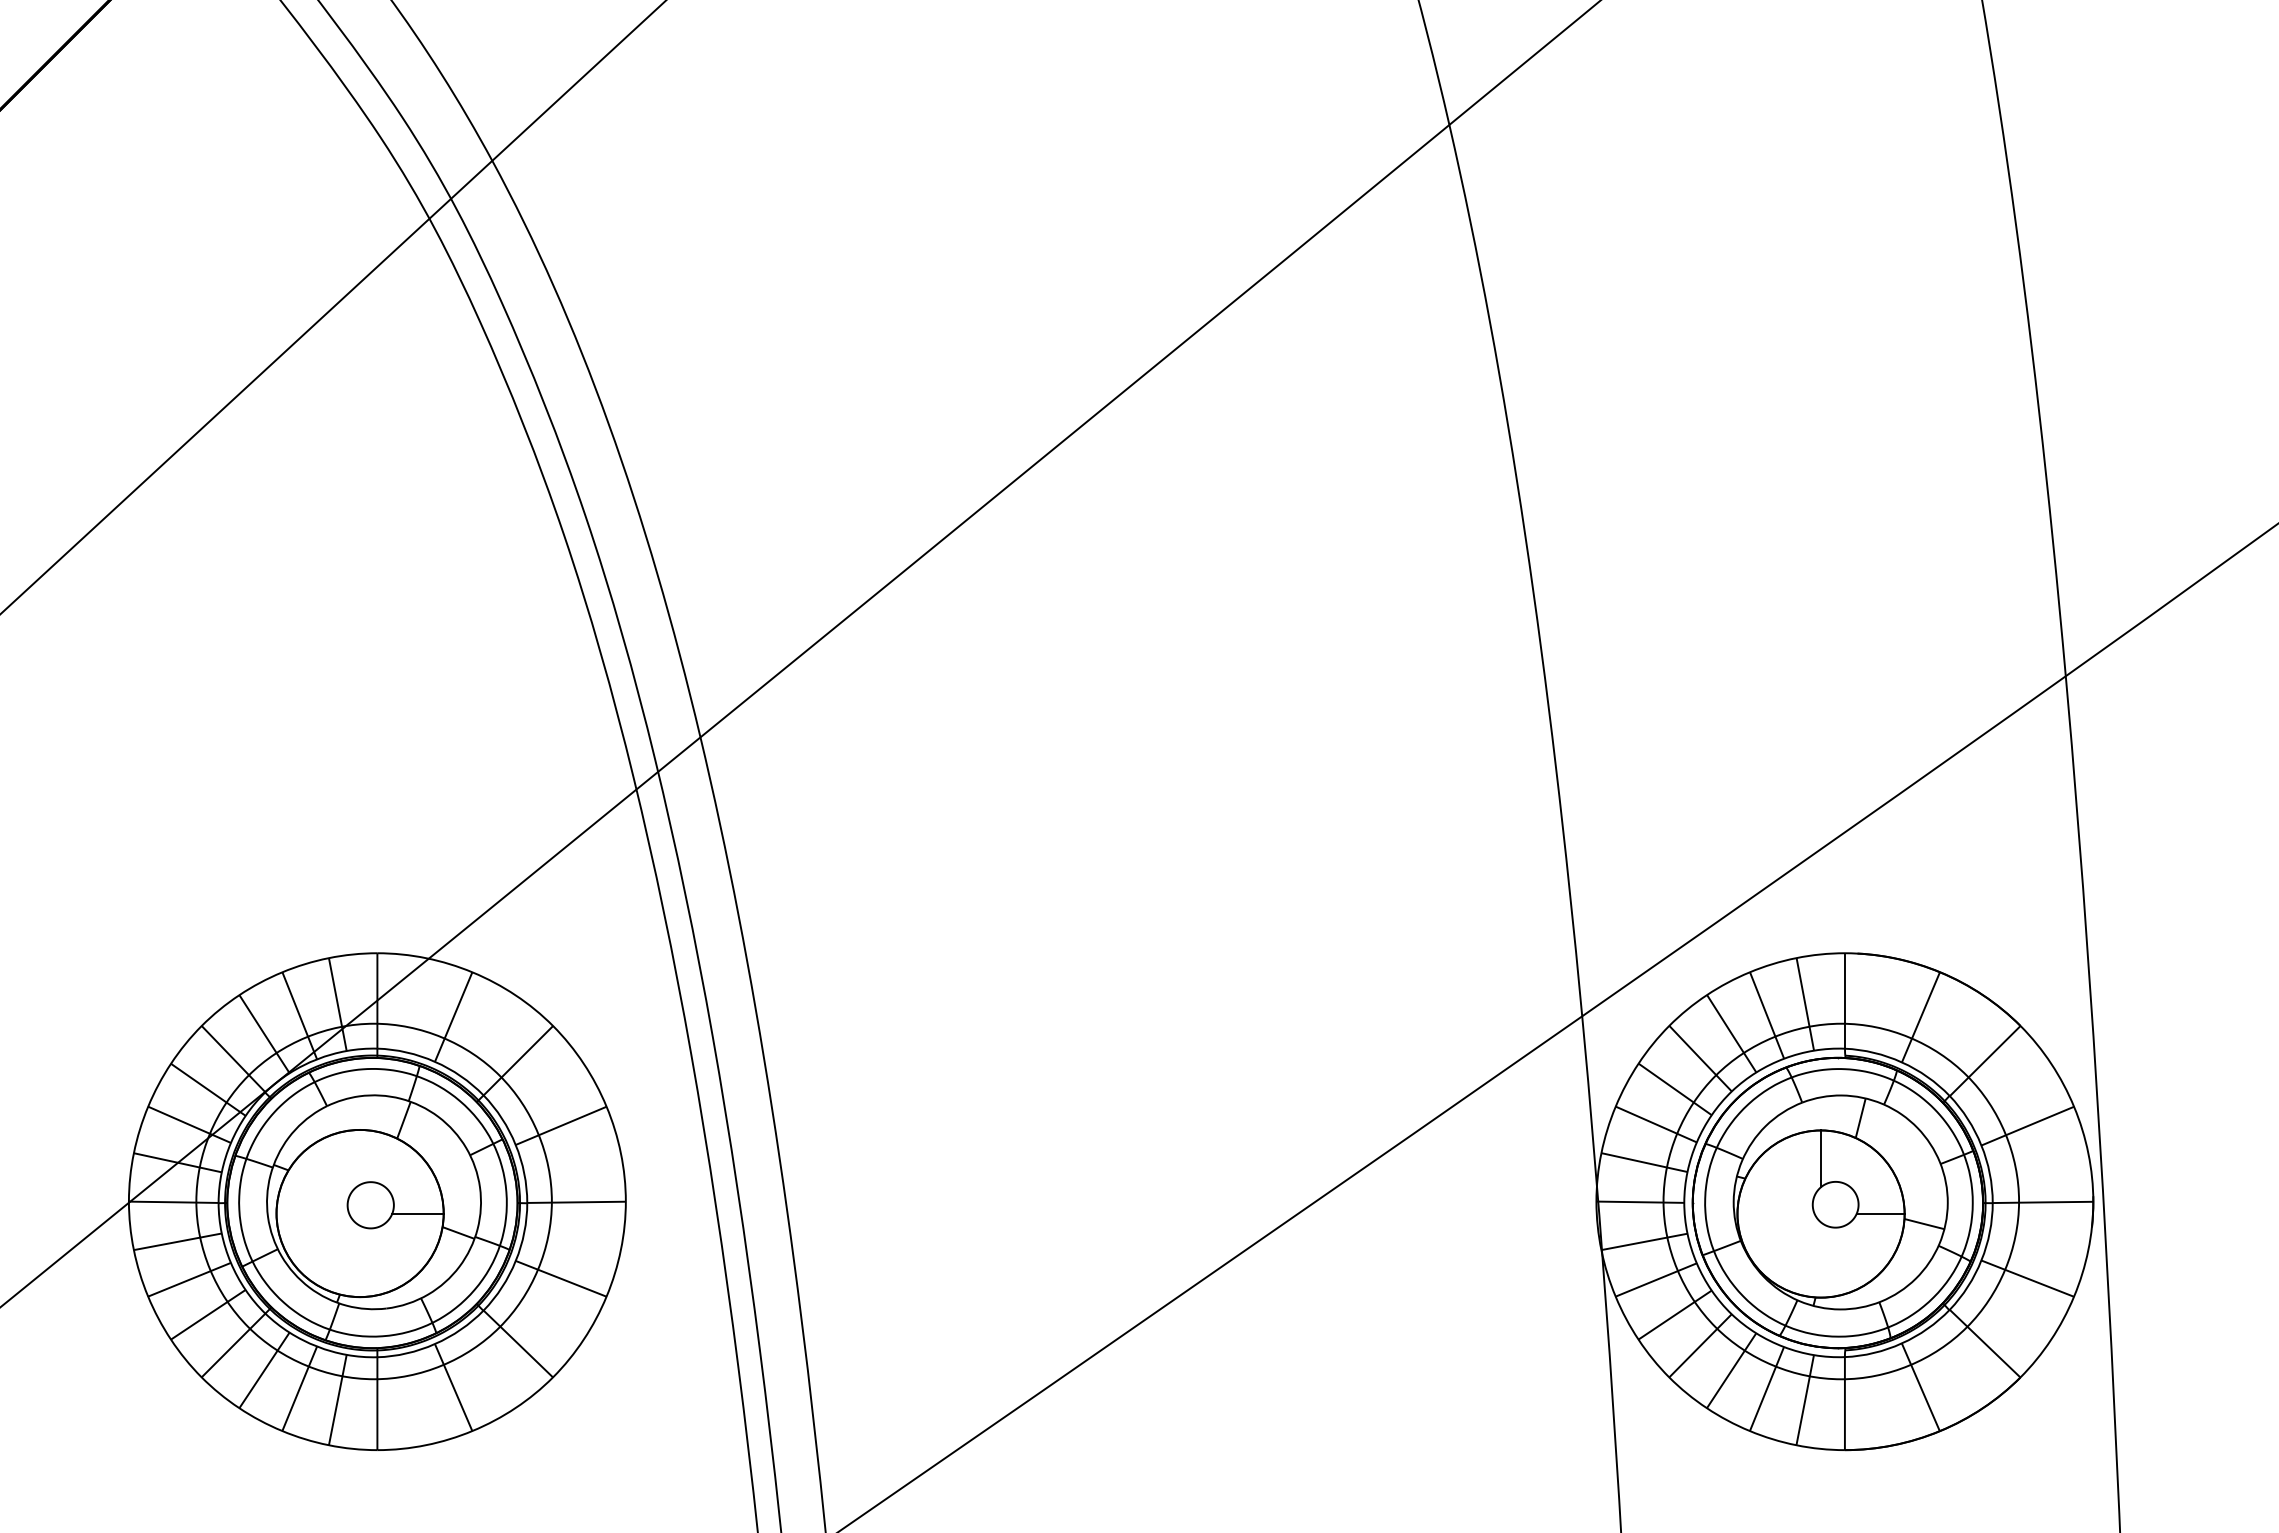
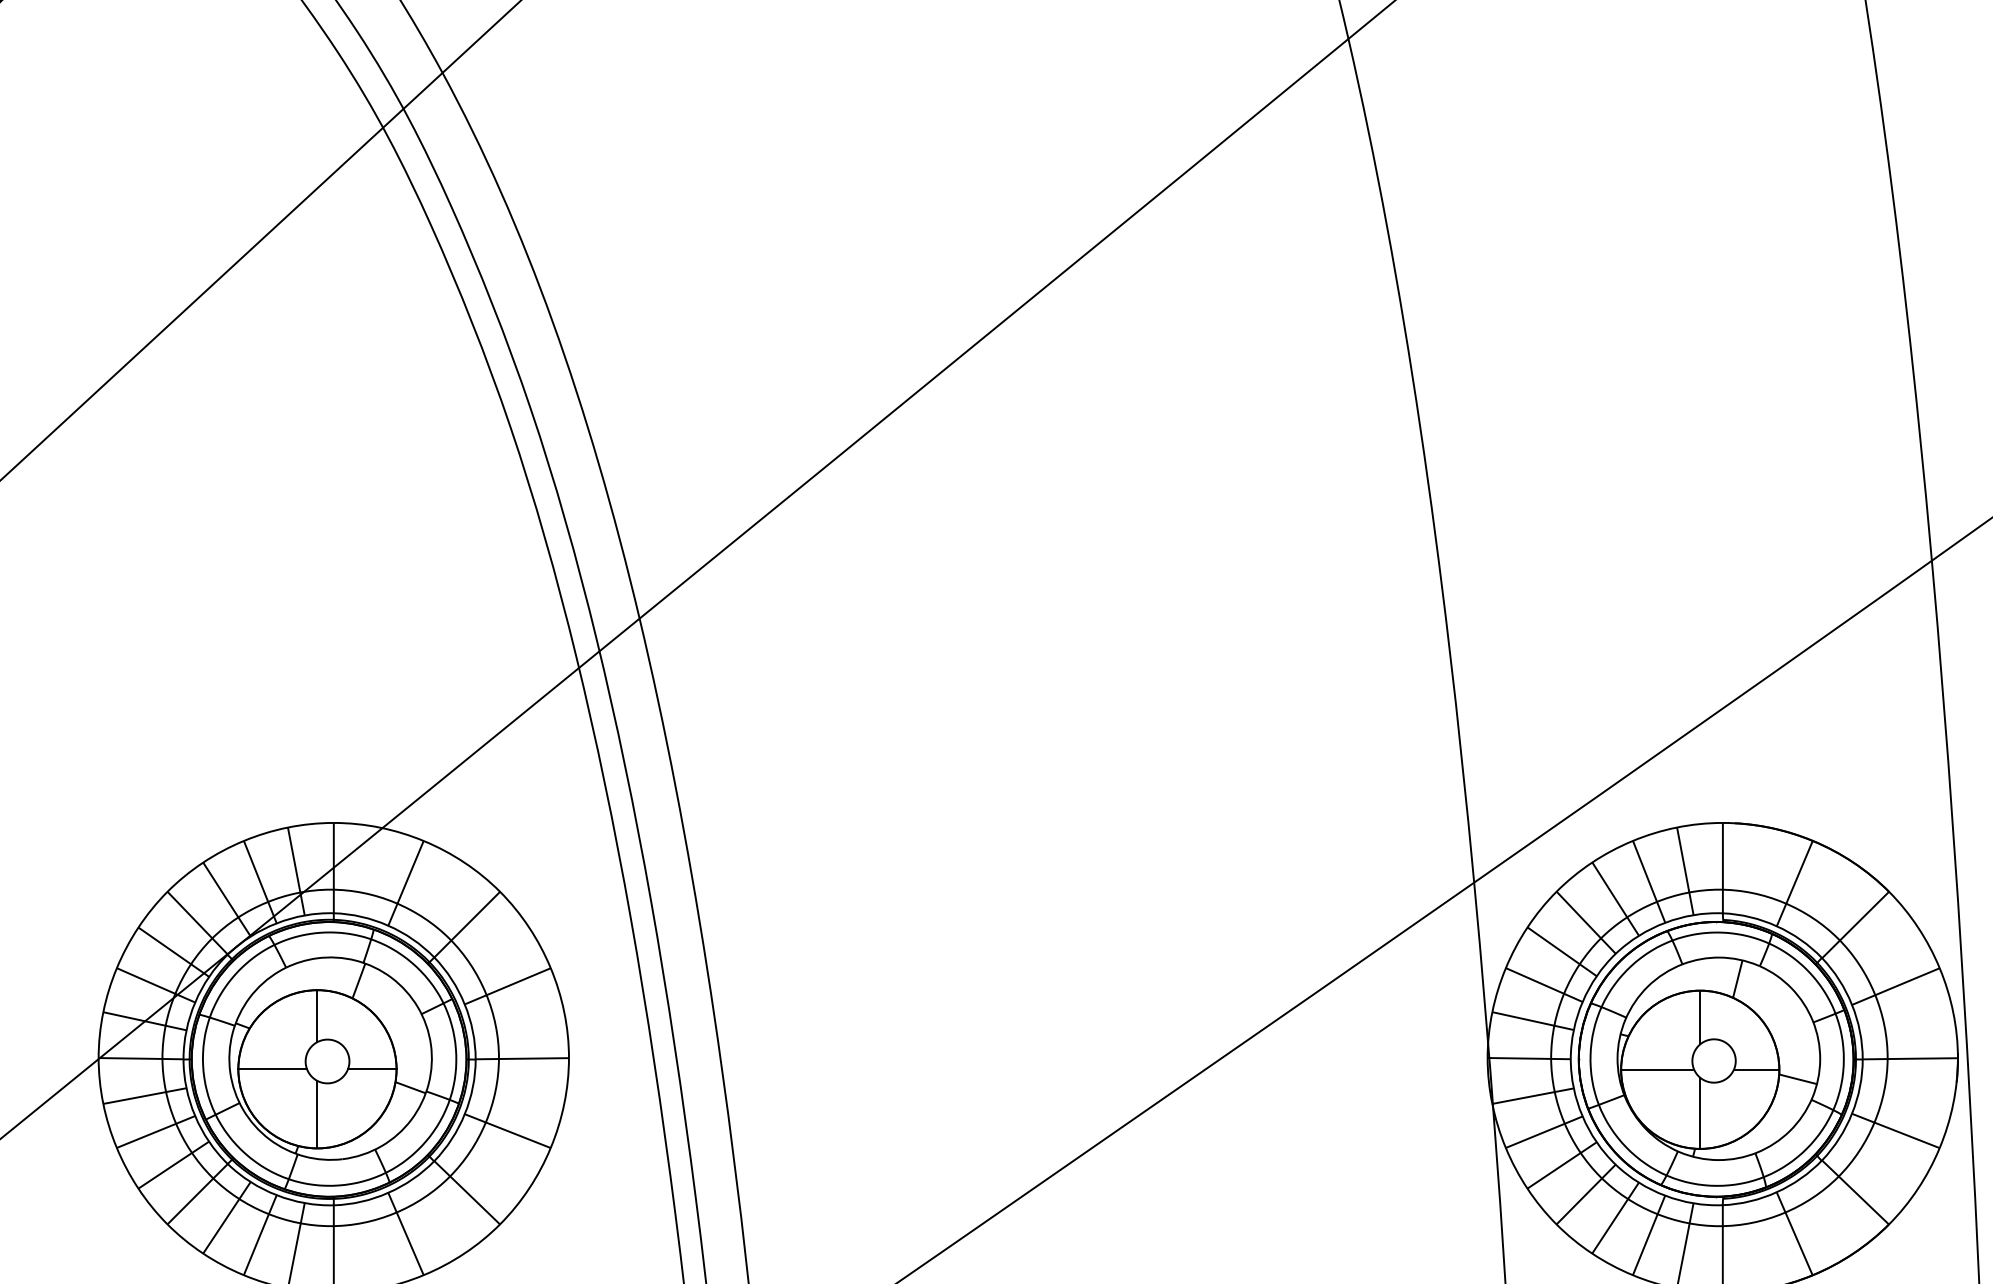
line: (360, 1156) -> (317, 1015), added
line: (312, 1213) -> (272, 1069), added
line: (1775, 1214) -> (1657, 1070), added
line: (1821, 1259) -> (1700, 1112), added
line: (360, 1261) -> (317, 1114), added

